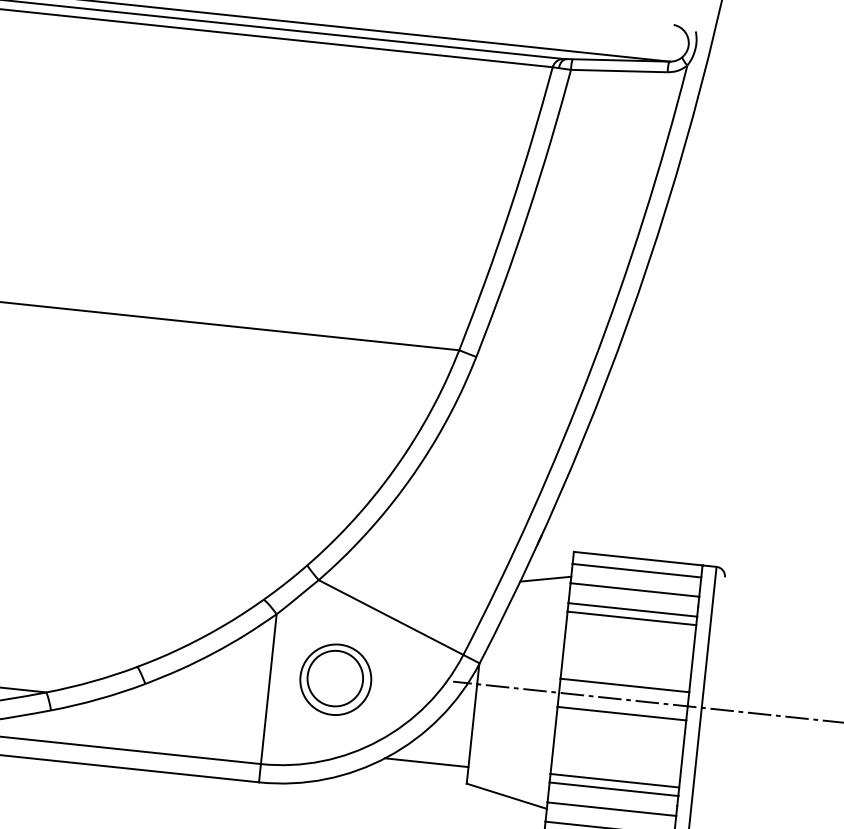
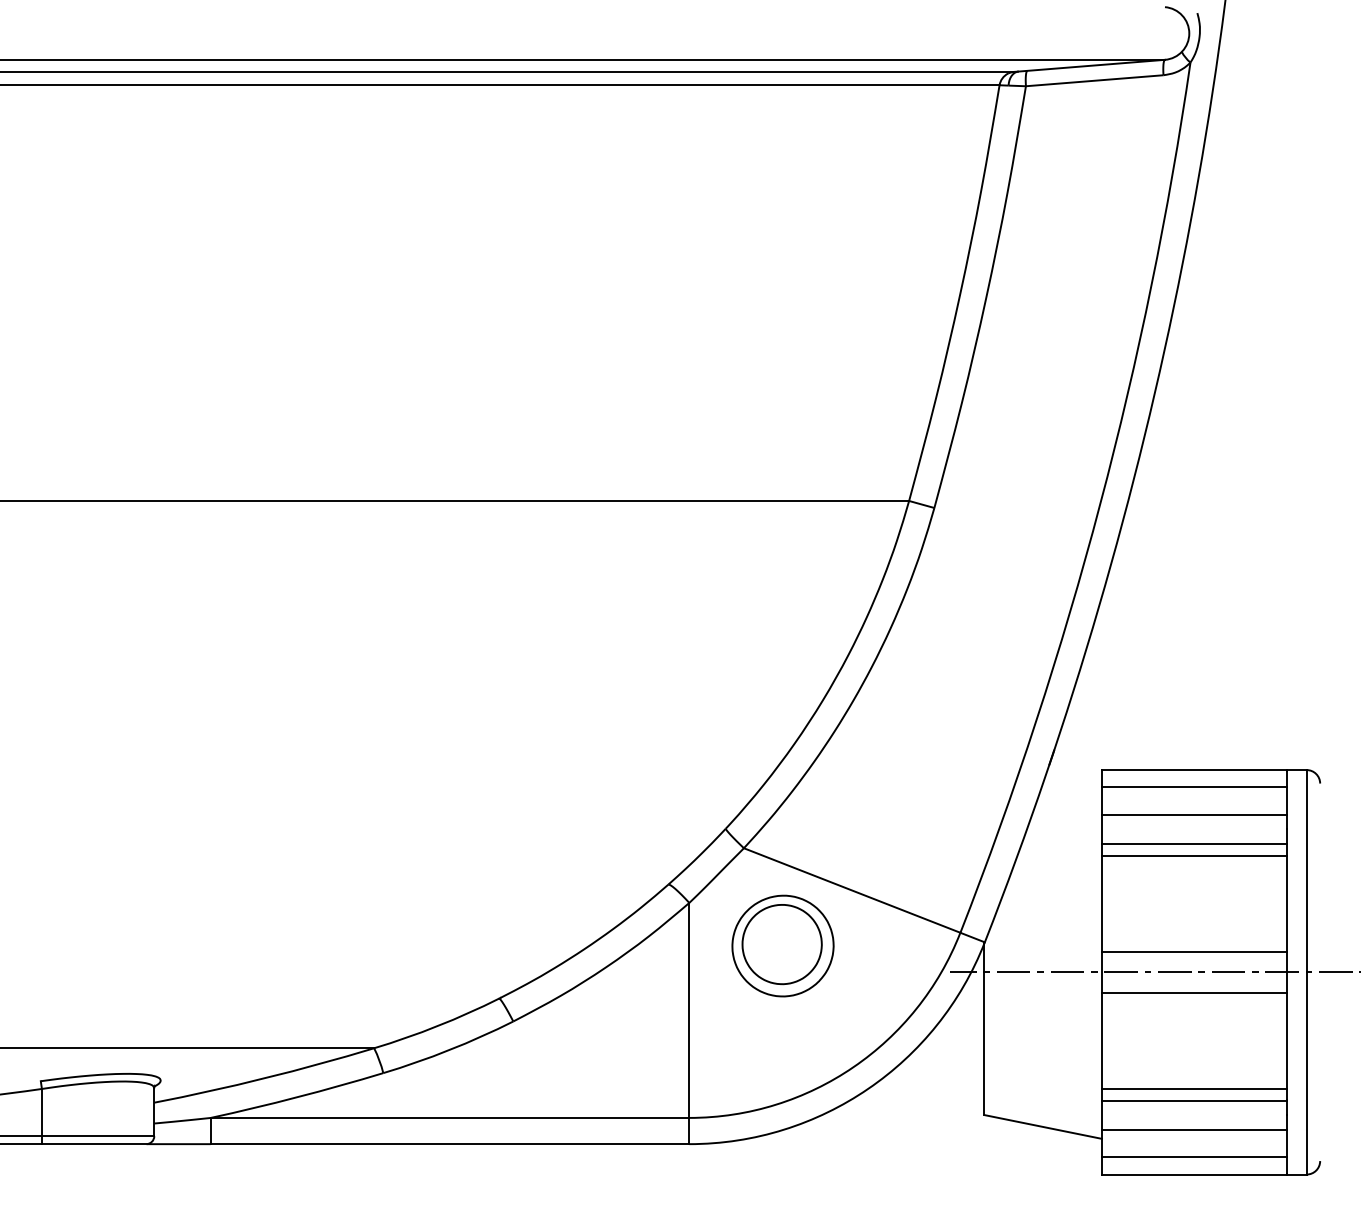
line: (545, 578) -> (1065, 812), removed
part: (335, 679) -> (782, 945), moved
line: (426, 762) -> (924, 1091), removed

